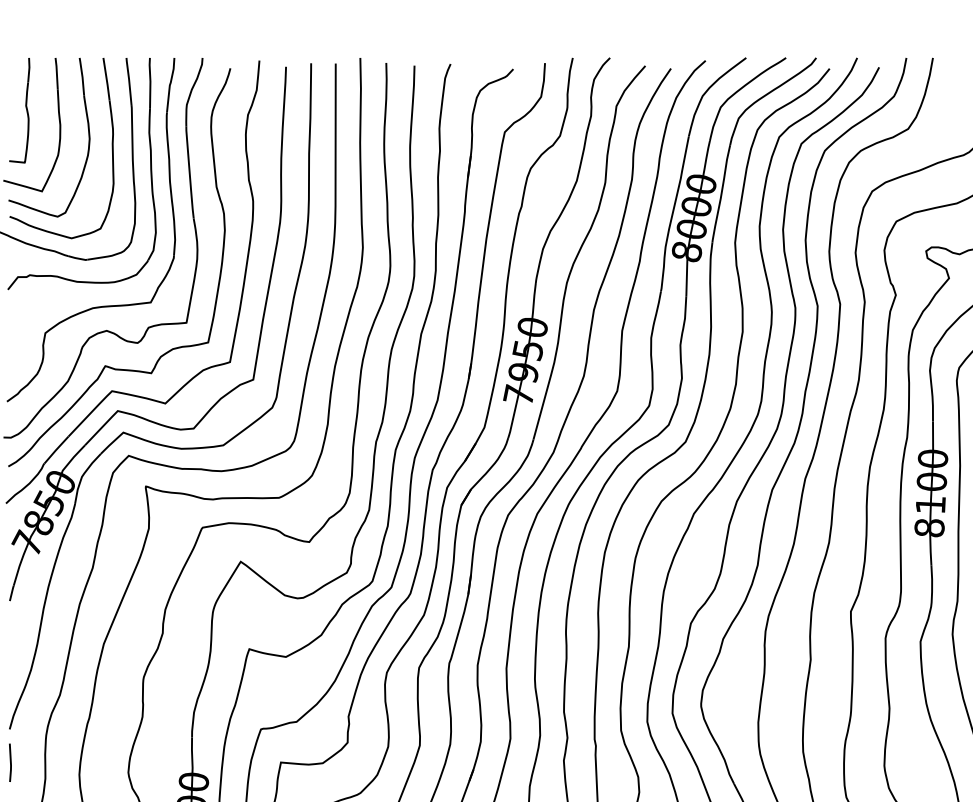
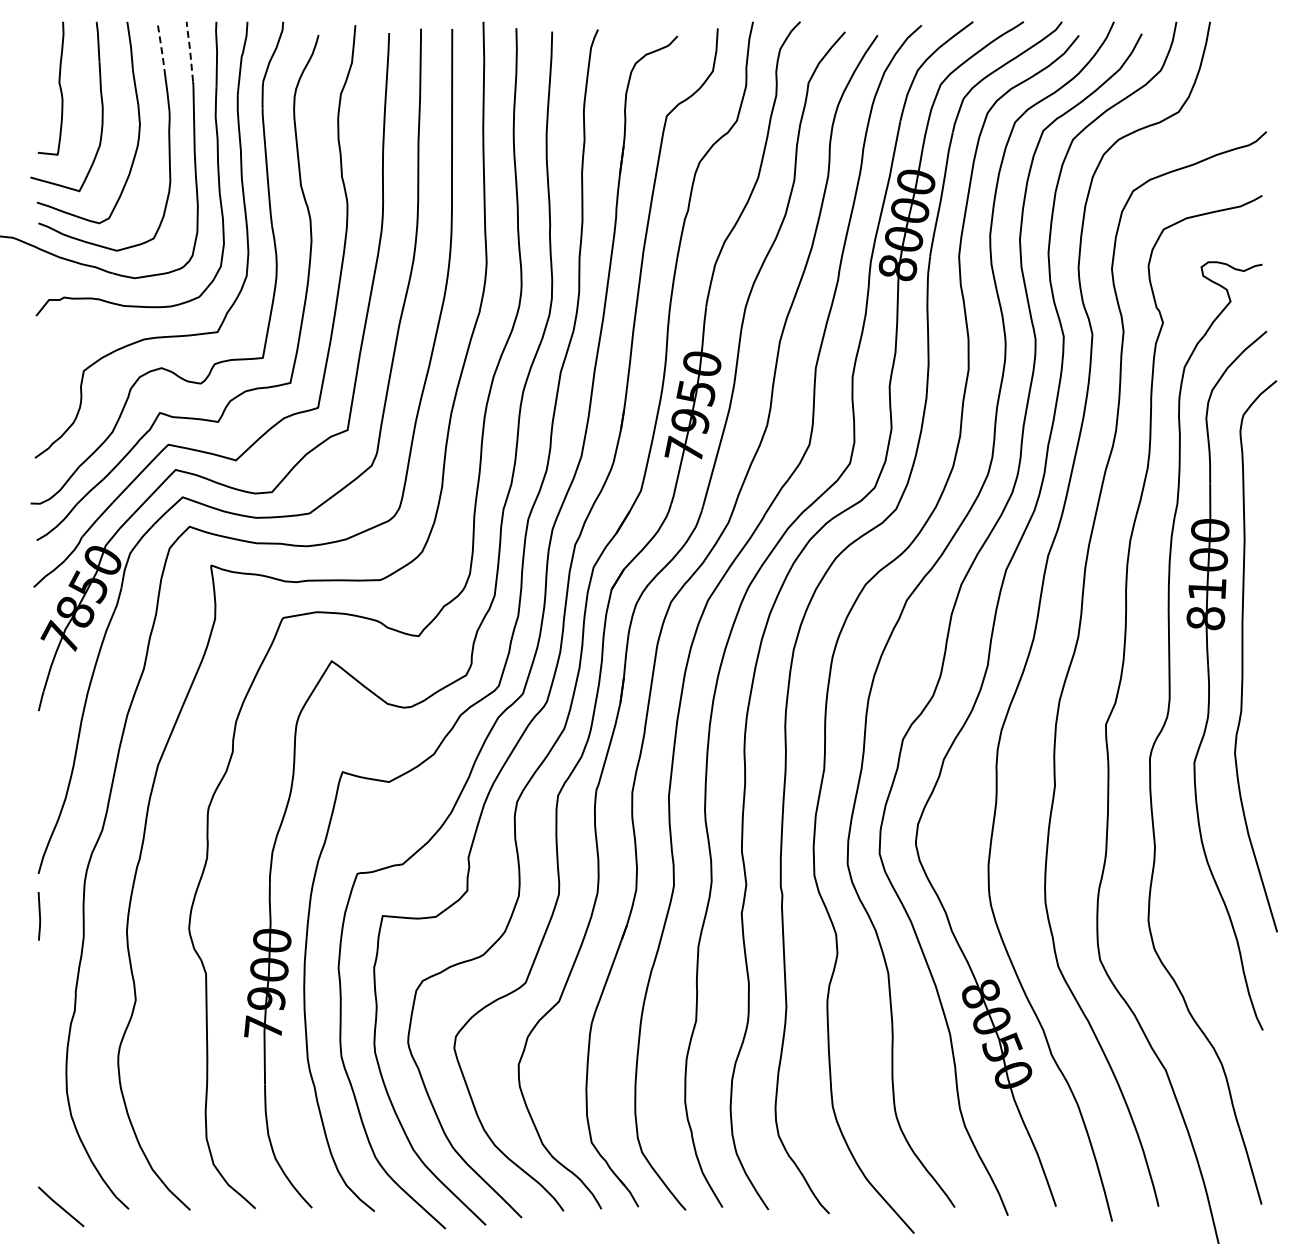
line: (106, 79) -> (161, 49), solid -> dashed
line: (129, 79) -> (190, 49), solid -> dashed

